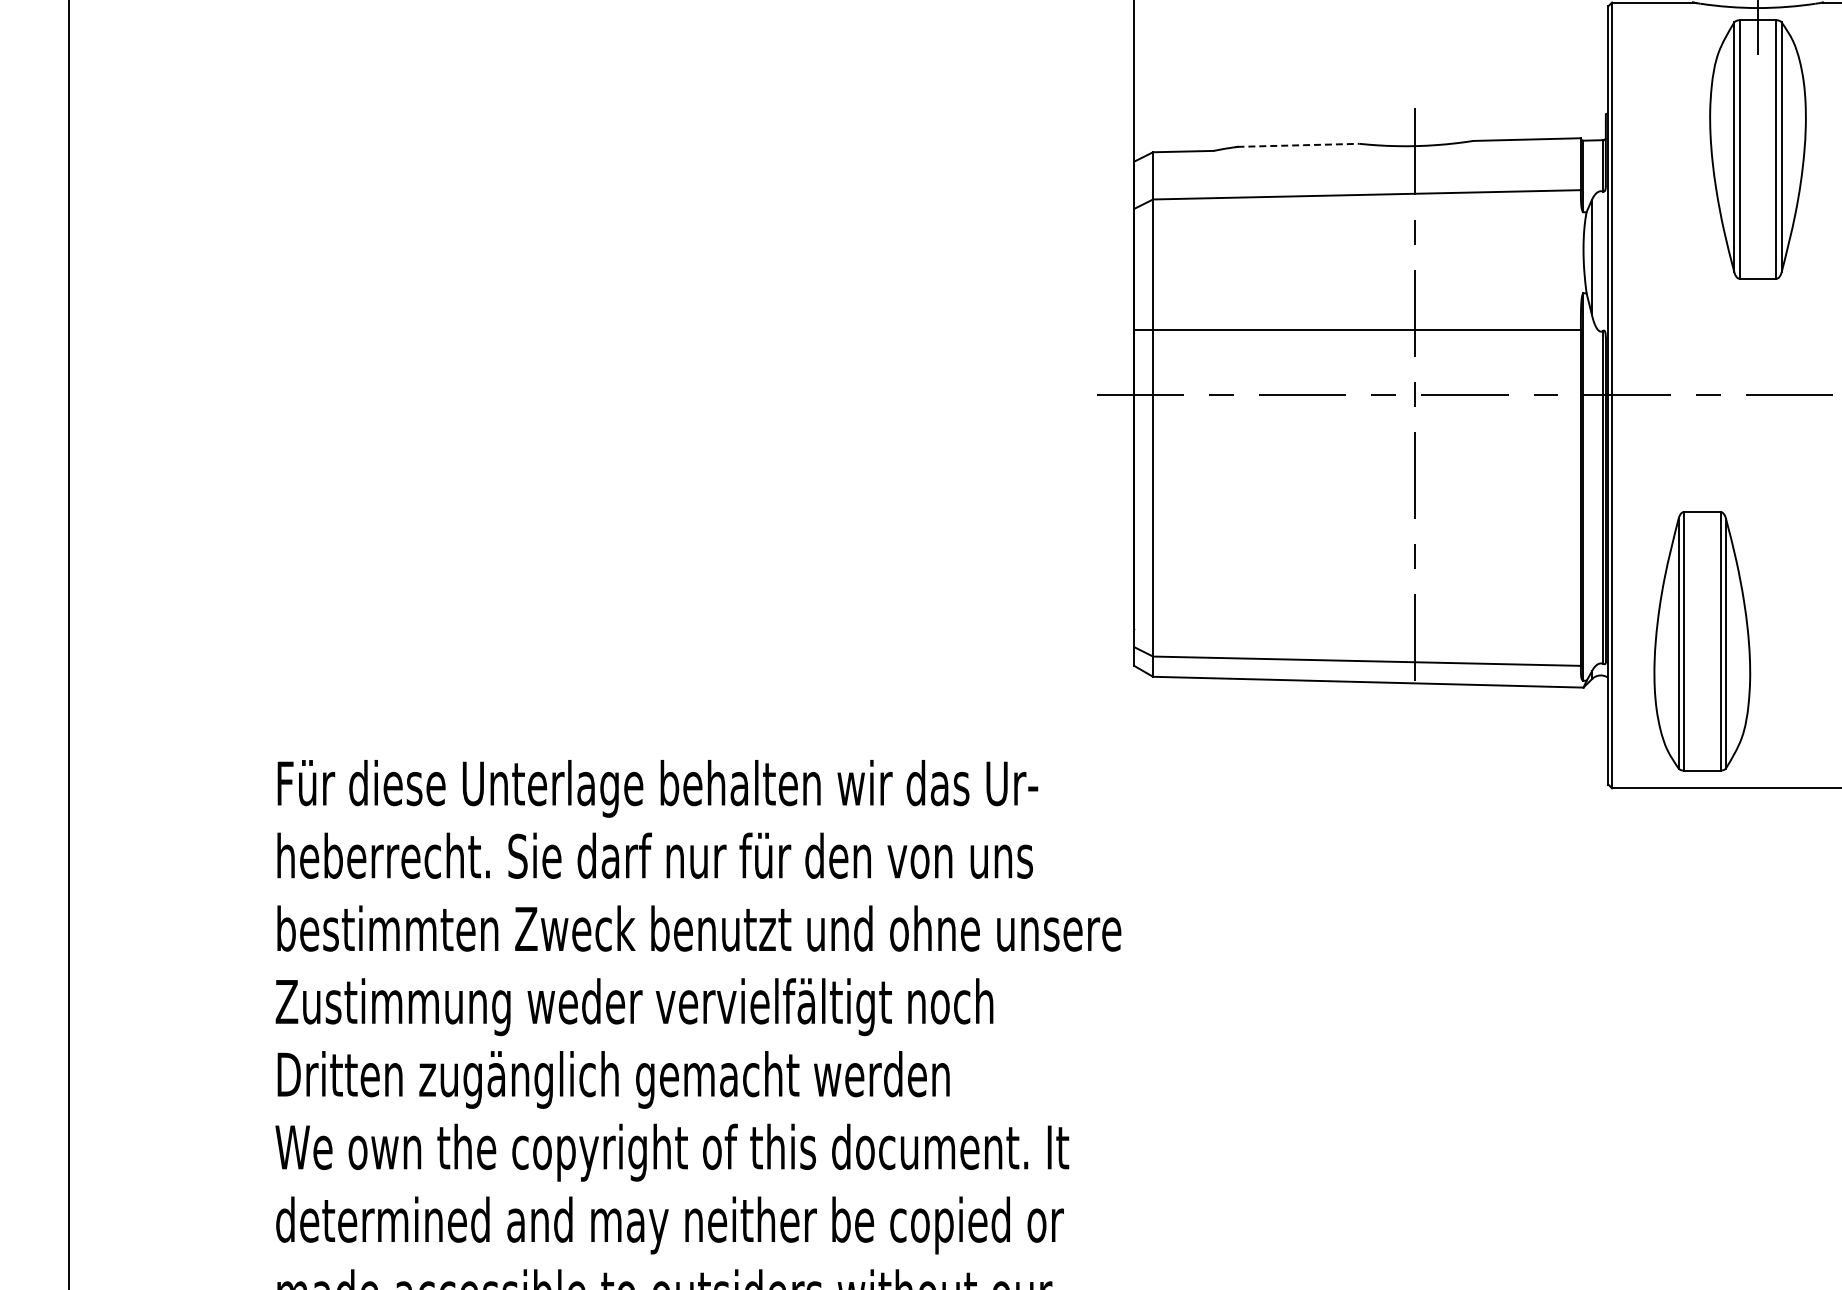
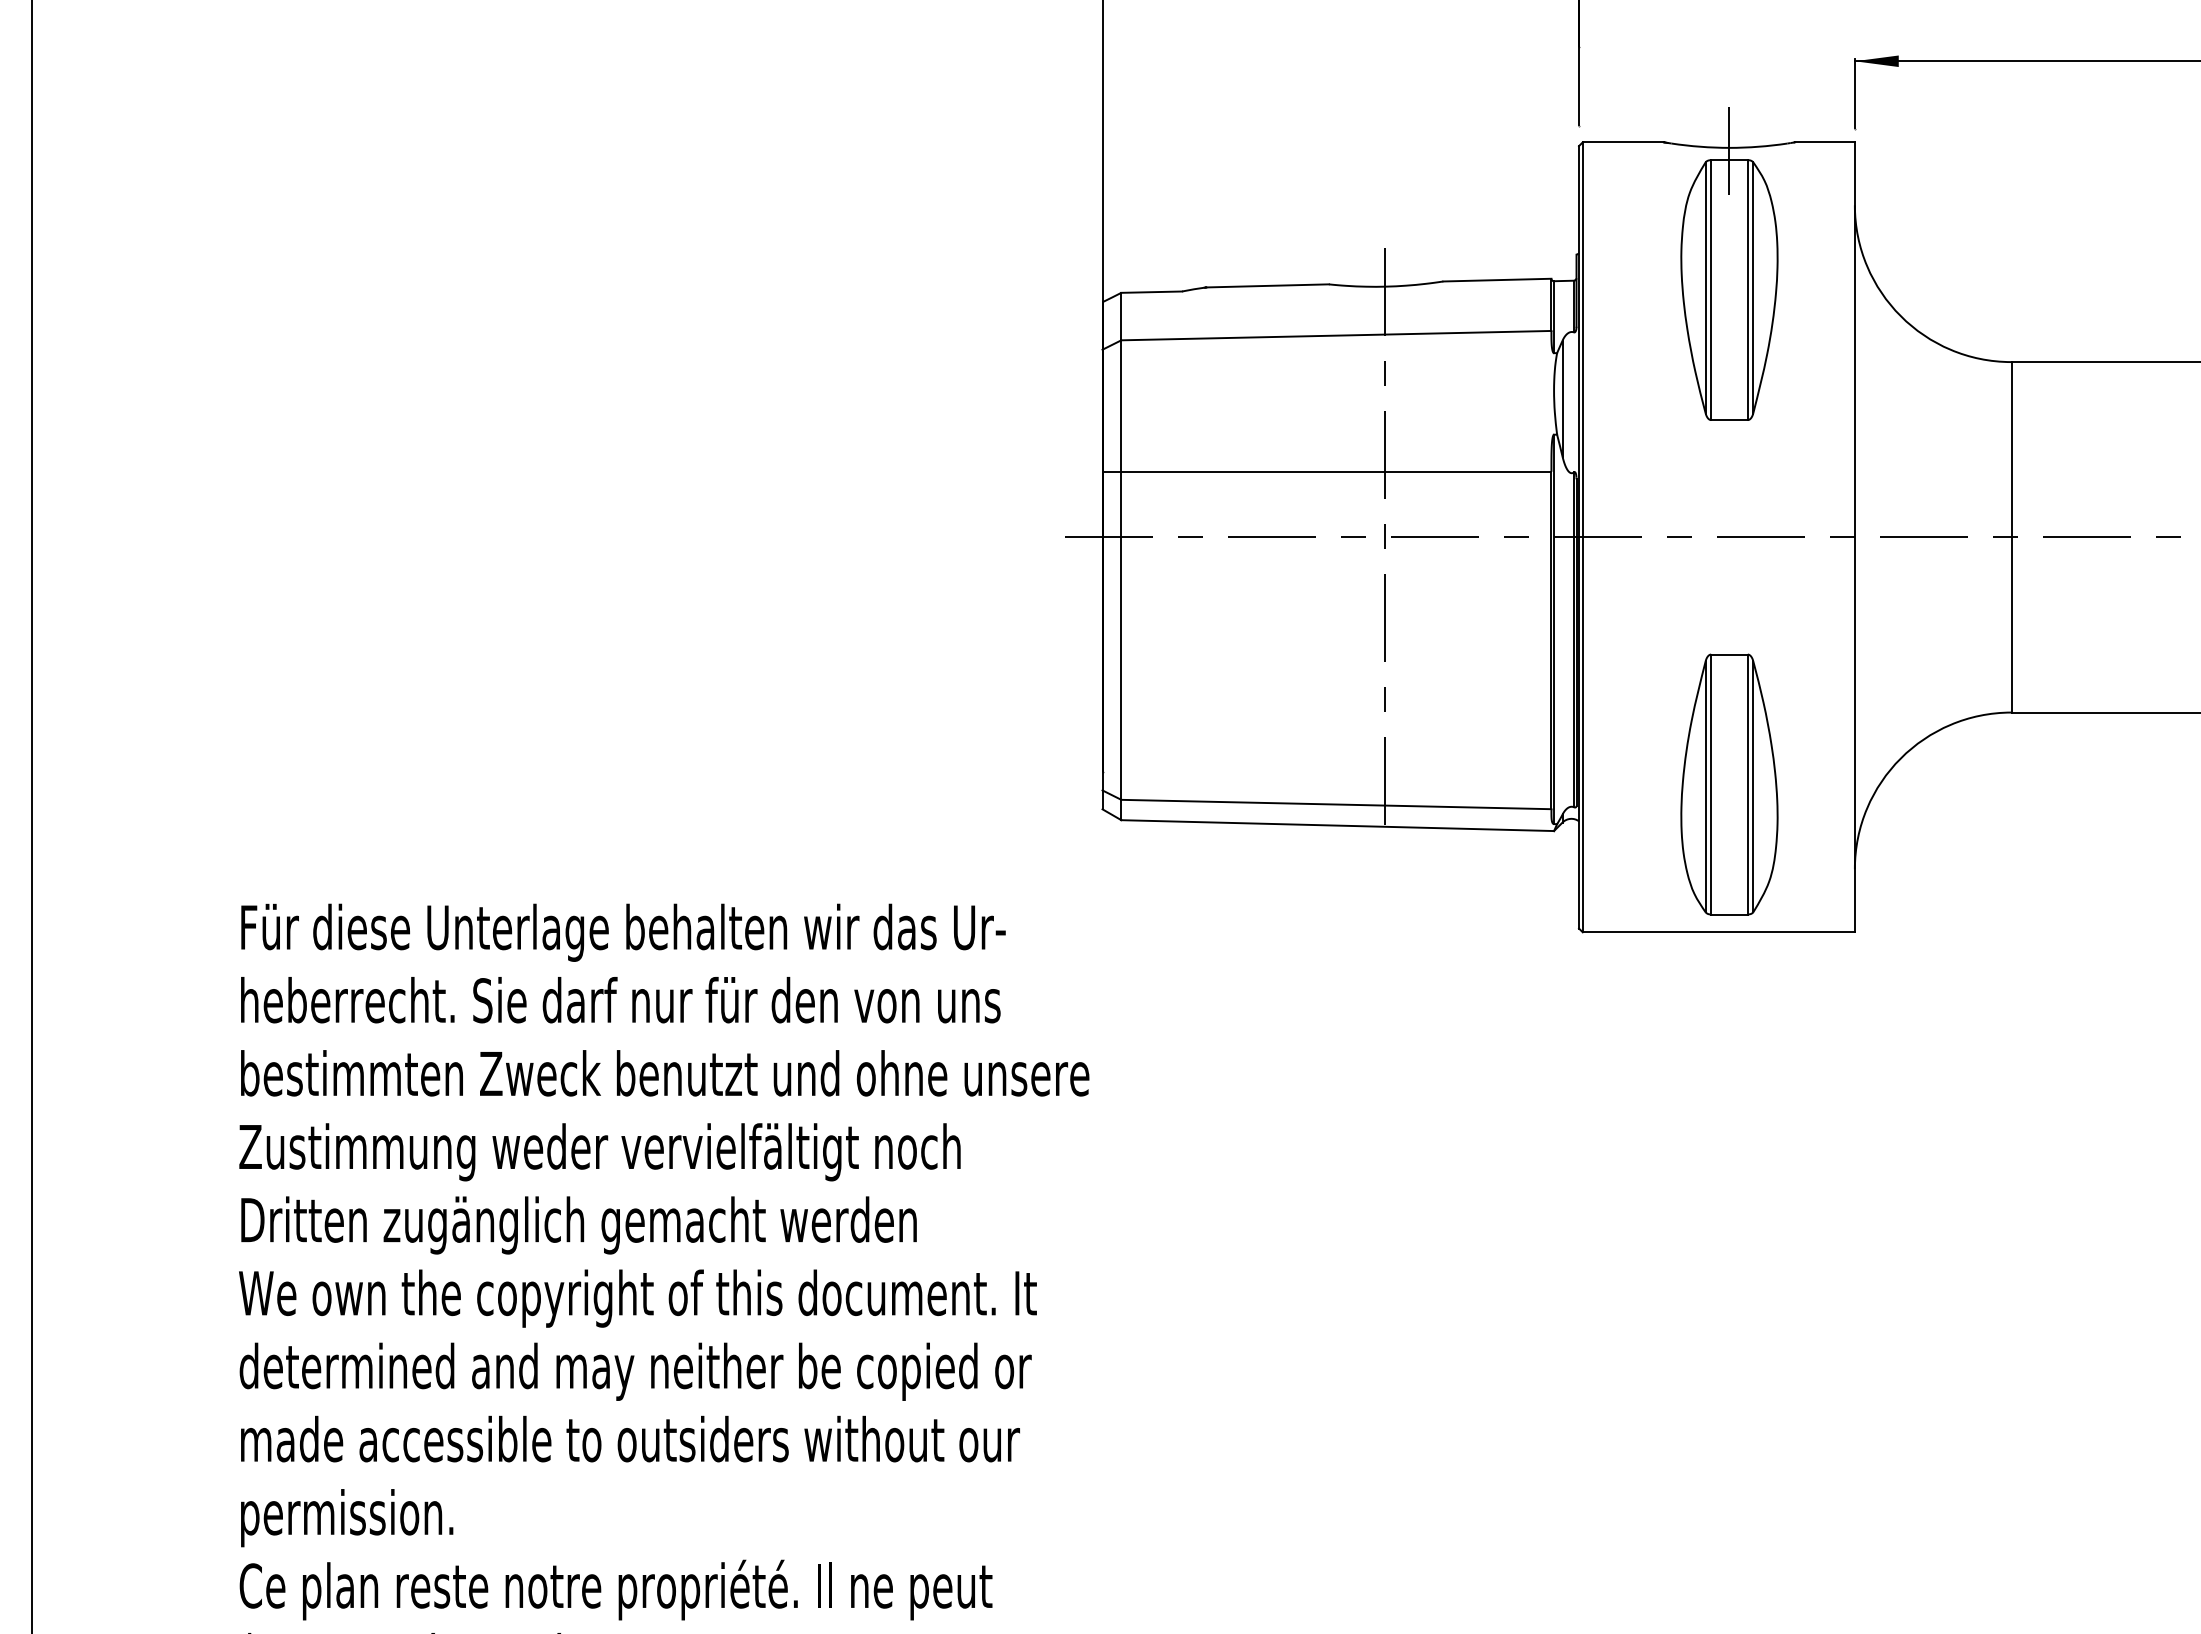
line: (1299, 144) -> (1268, 285), dashed -> solid
part: (1702, 641) -> (1729, 784), moved

